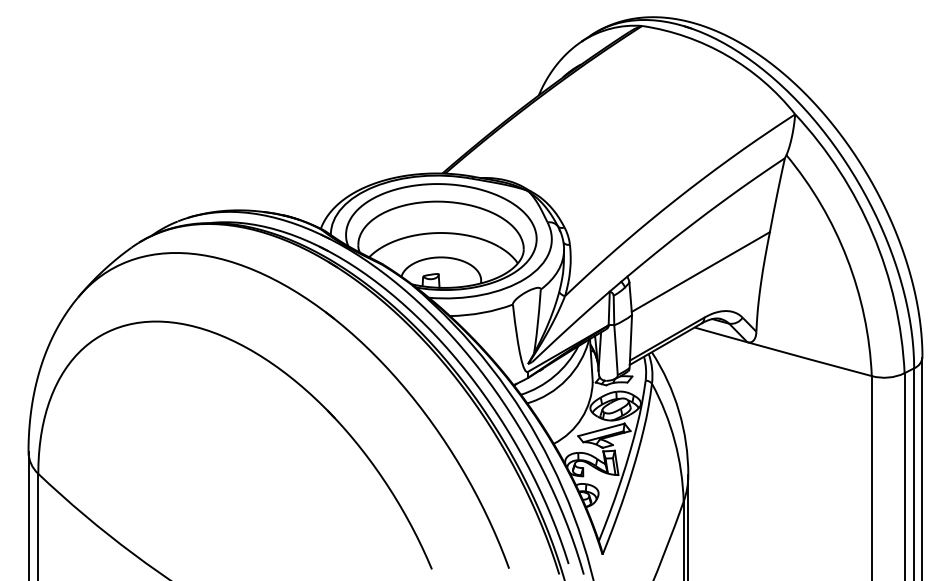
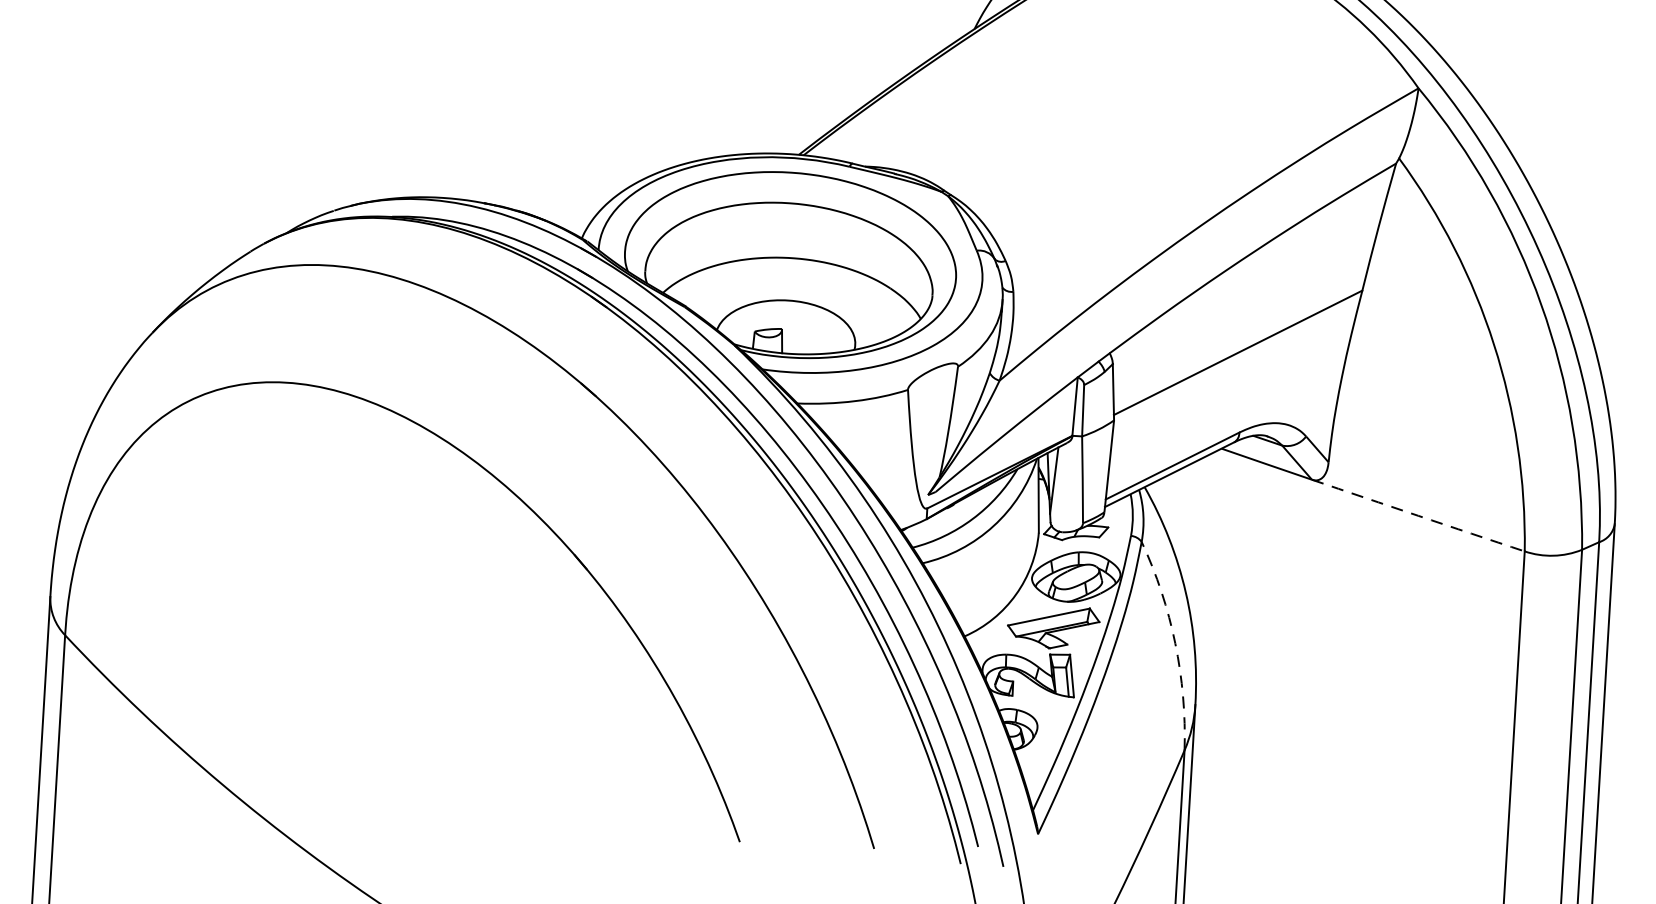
arc: (809, 359) -> (1418, 516), solid -> dashed
arc: (674, 440) -> (1174, 643), solid -> dashed

